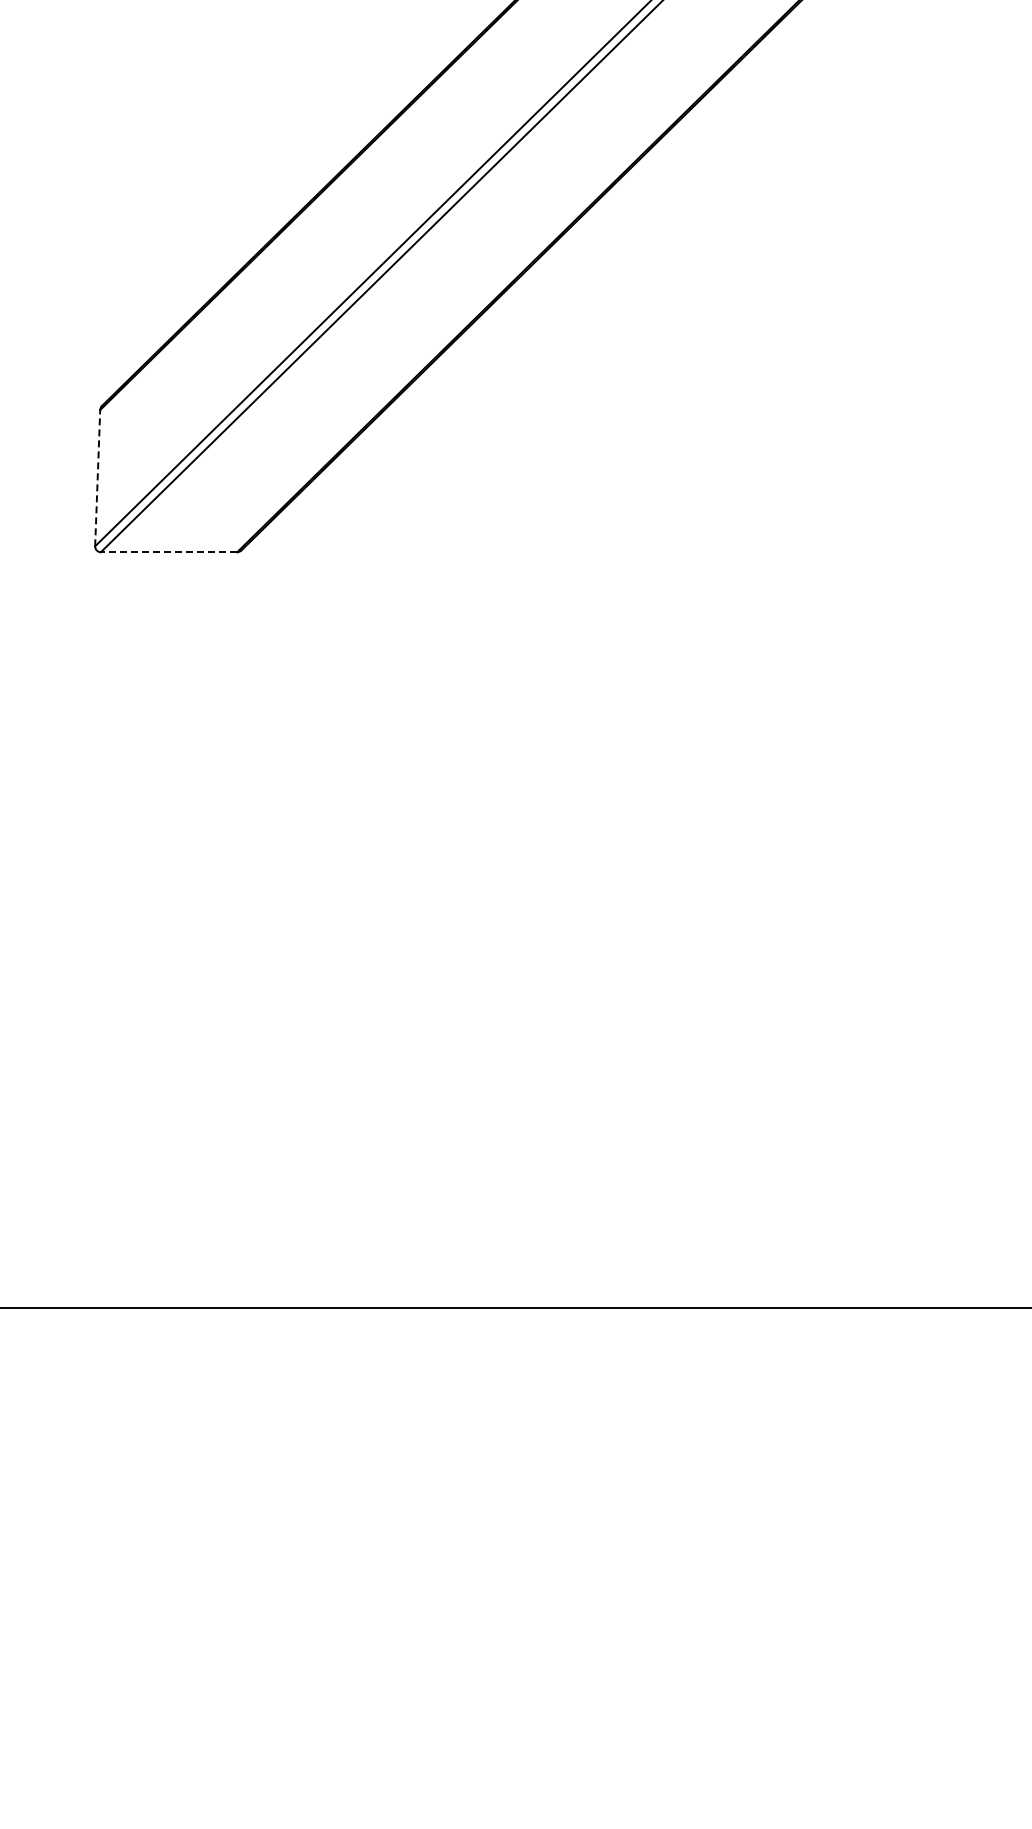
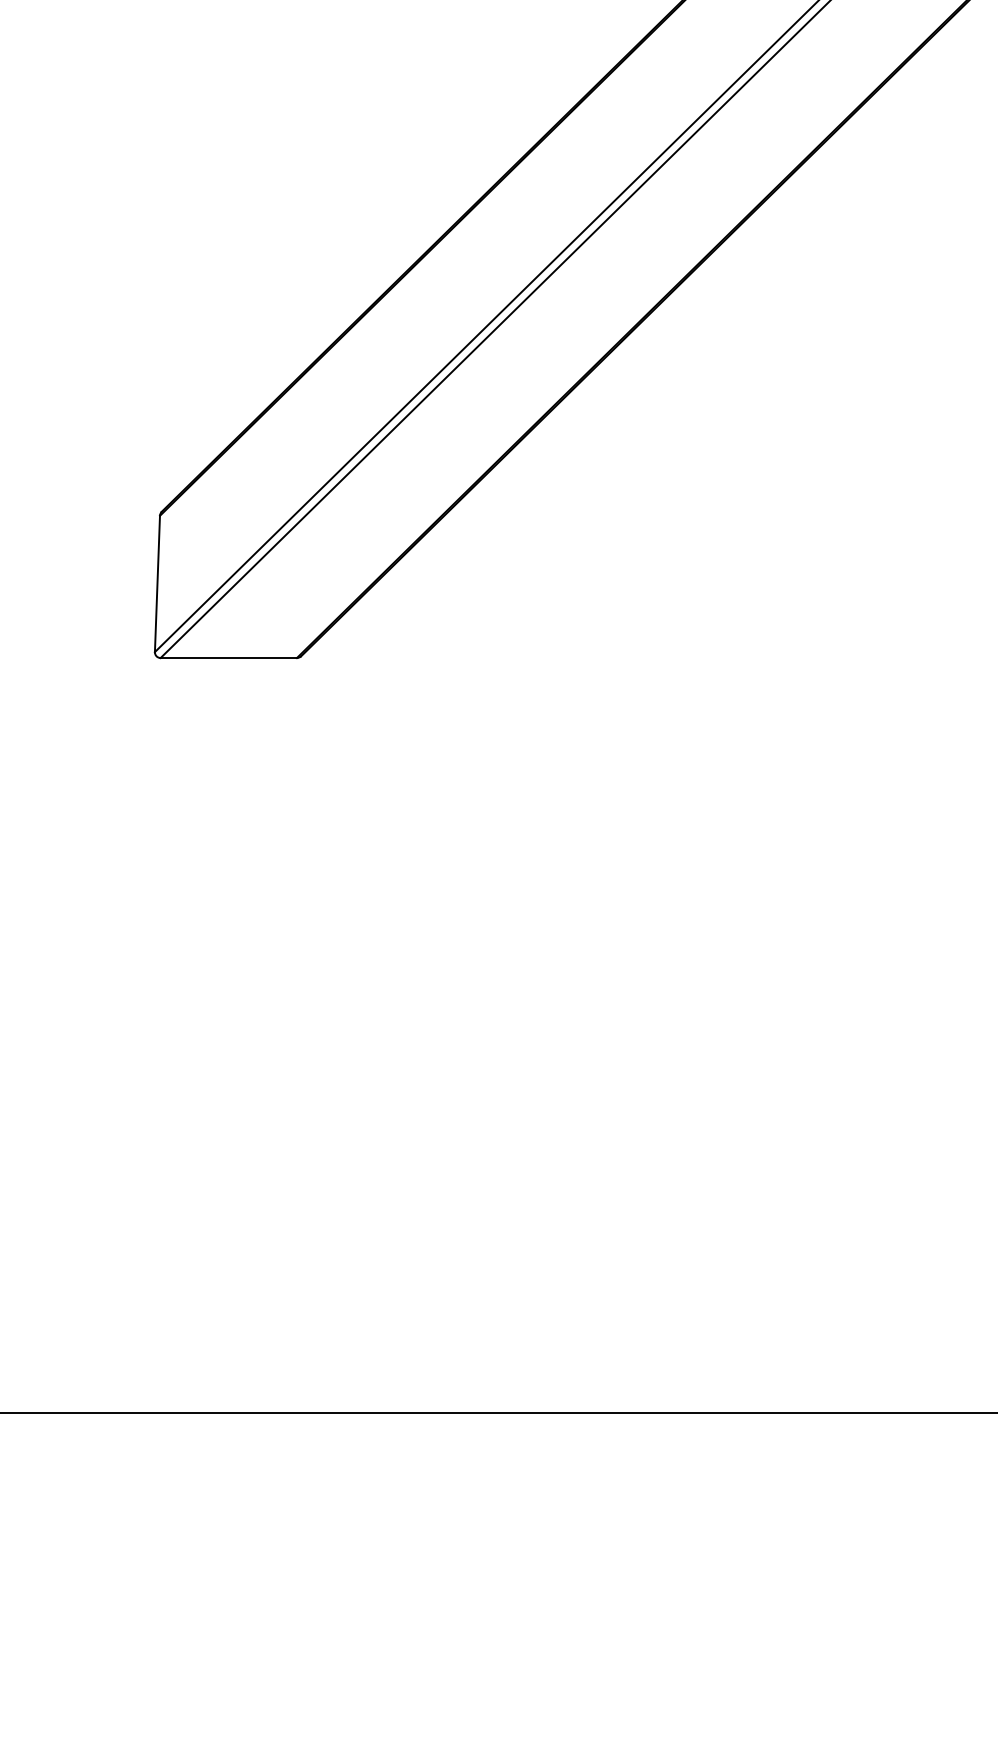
line: (97, 477) -> (157, 583), dashed -> solid
line: (168, 552) -> (228, 658), dashed -> solid

